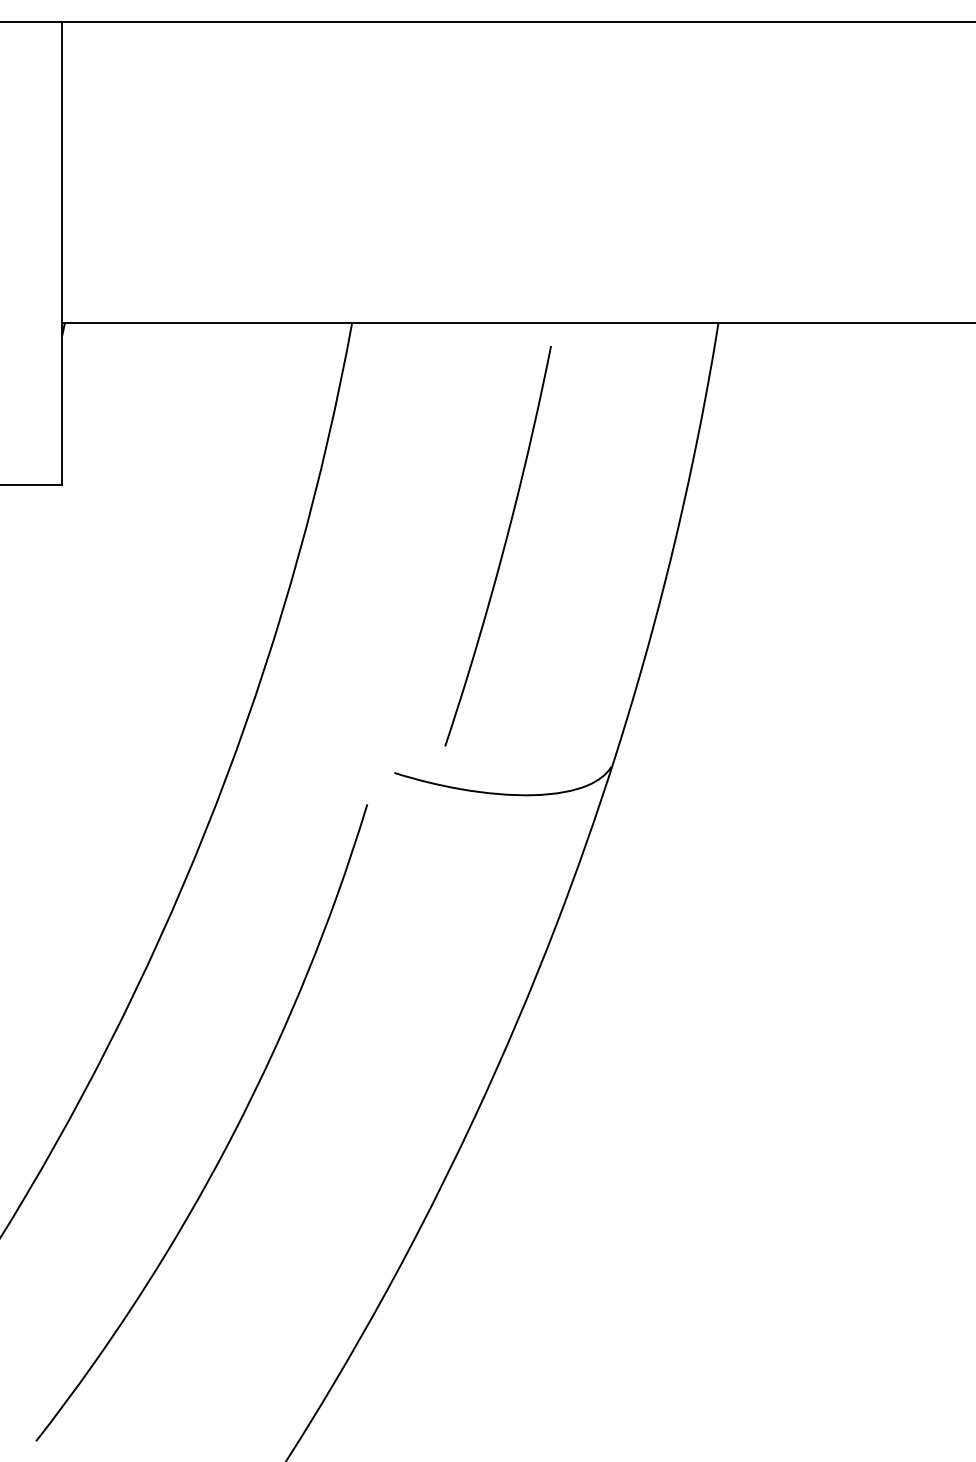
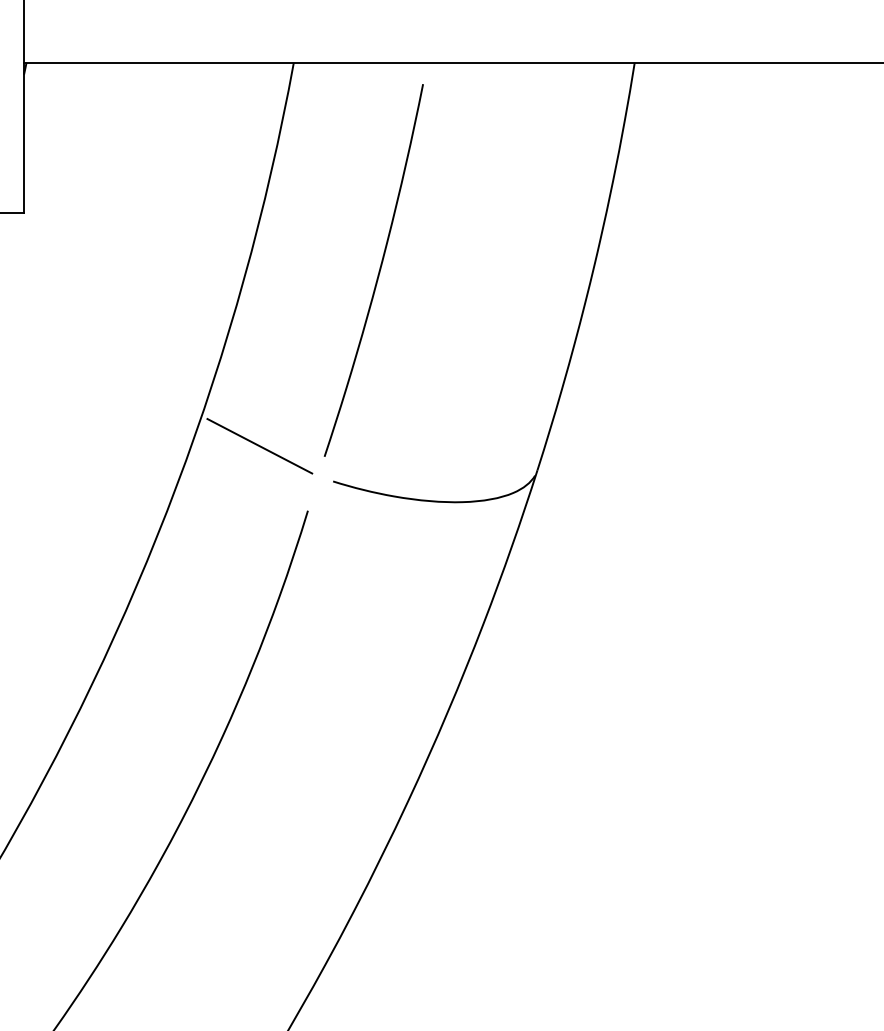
curve: (503, 546) -> (378, 270), moved
line: (315, 734) -> (259, 445), added

